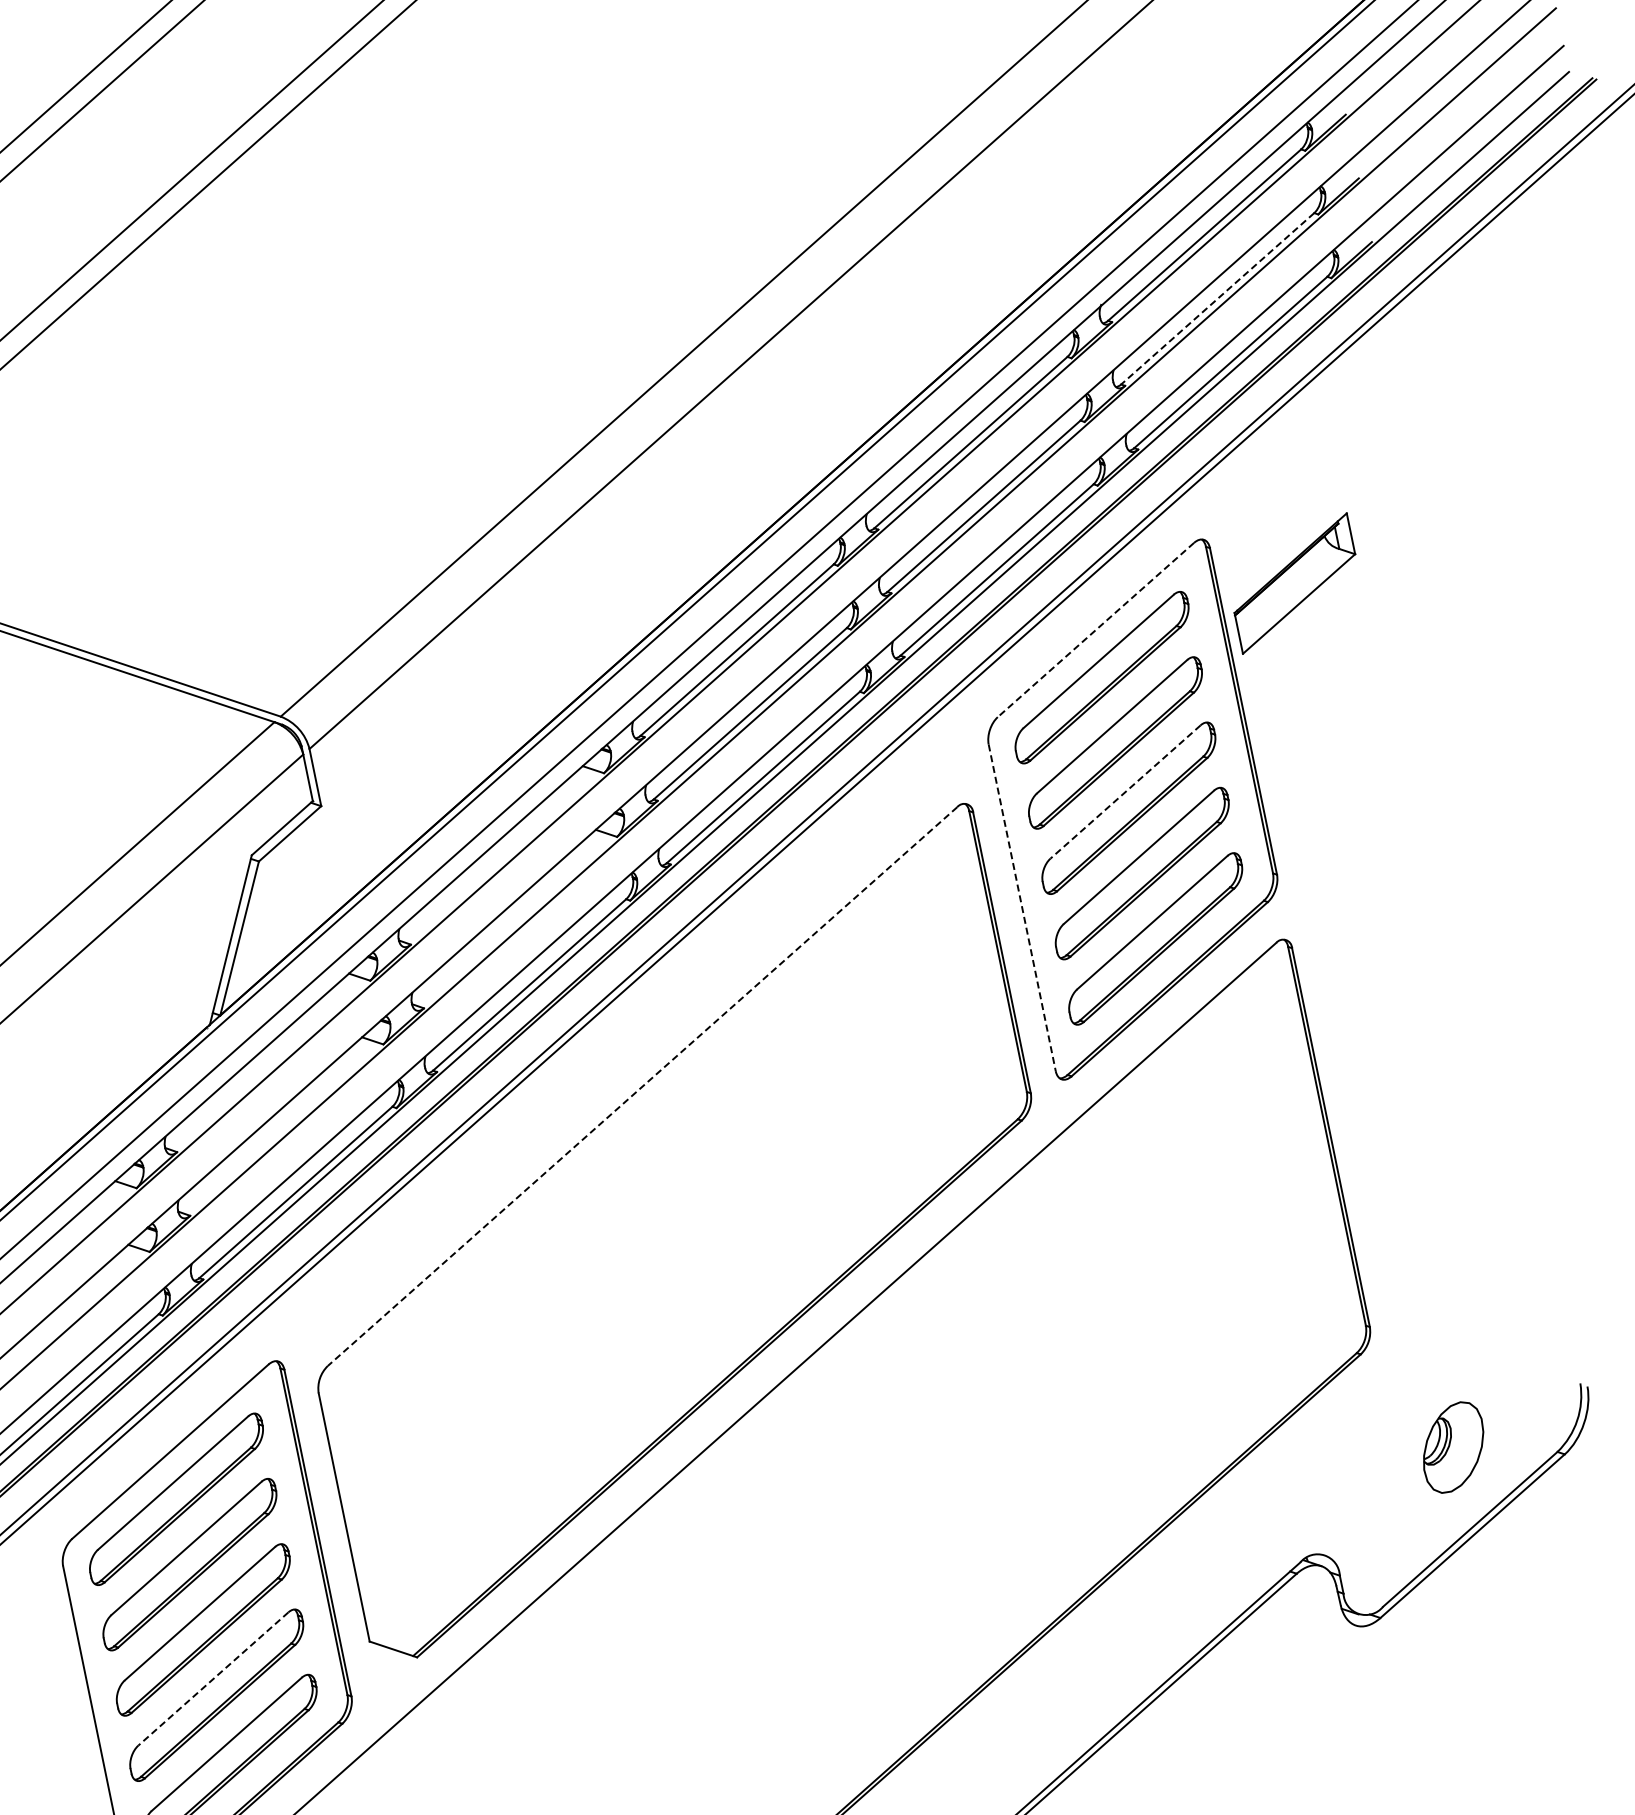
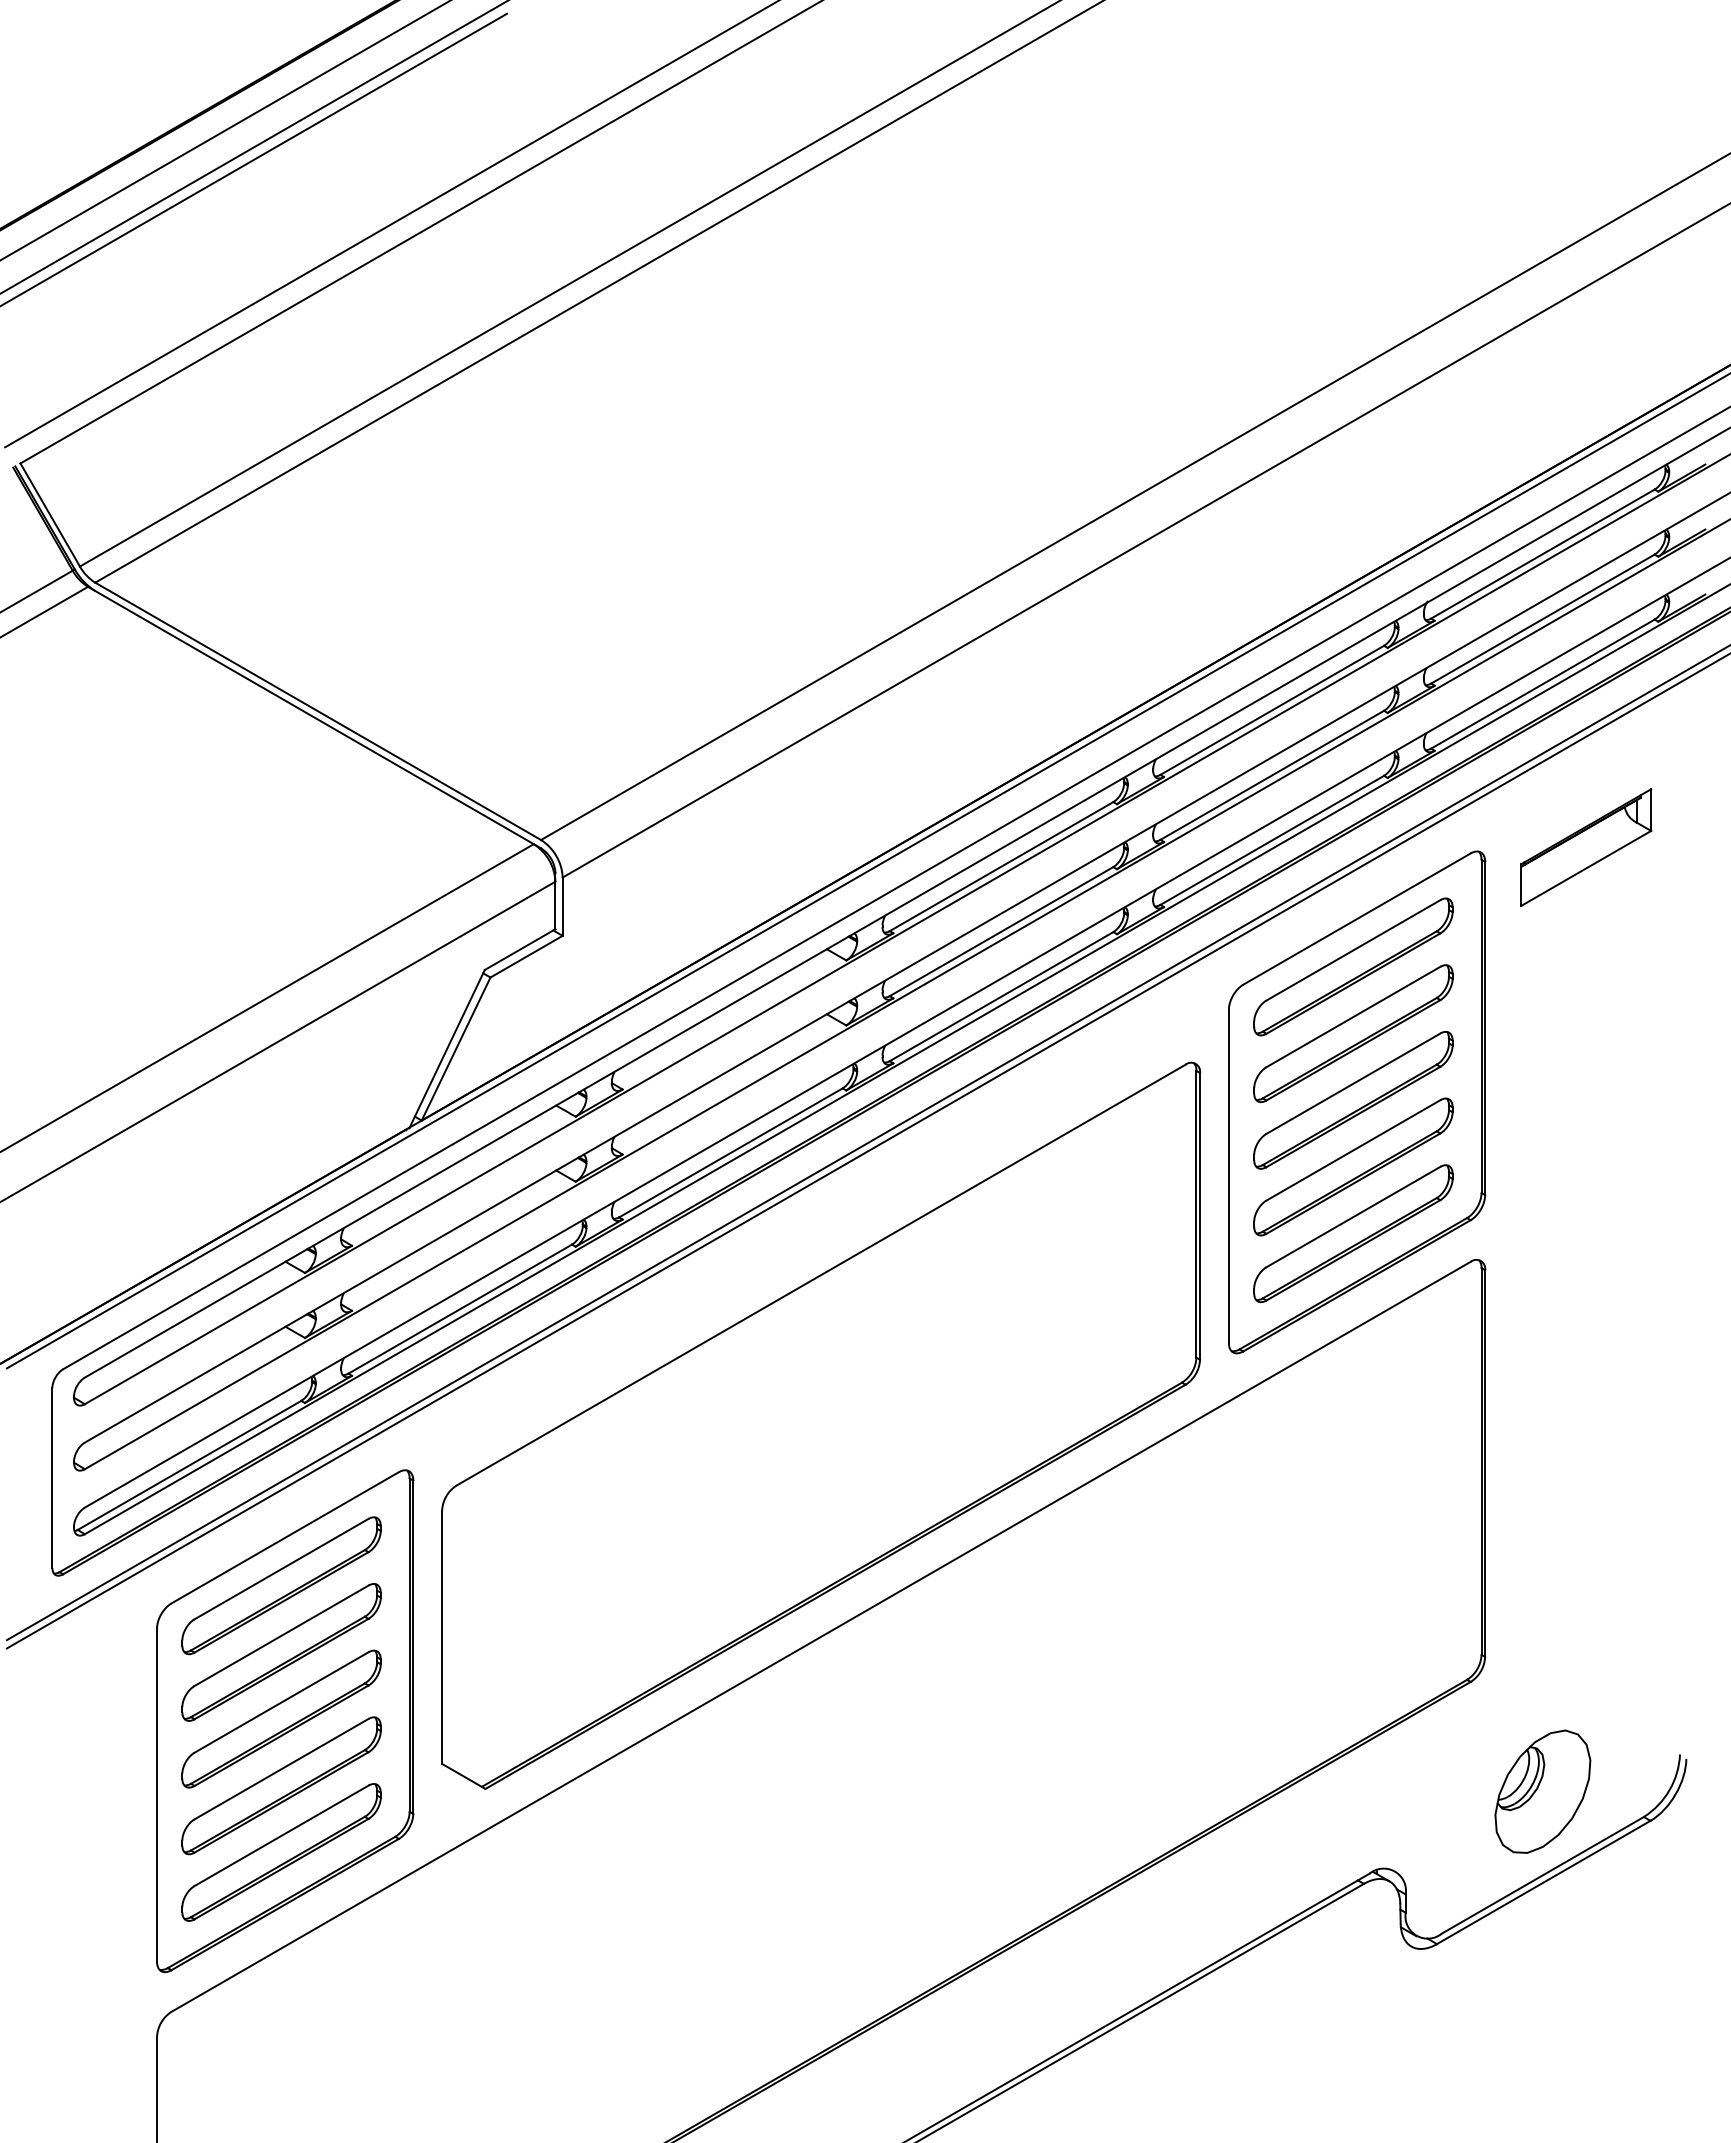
line: (1217, 299) -> (1542, 619), dashed -> solid
part: (1295, 583) -> (1586, 847), moved
line: (1095, 630) -> (1356, 919), dashed -> solid
line: (1124, 791) -> (1352, 1083), dashed -> solid
line: (1021, 908) -> (1228, 1176), dashed -> solid
line: (643, 1086) -> (821, 1275), dashed -> solid
part: (1453, 1447) -> (1542, 1791), size x1.43
line: (213, 1679) -> (281, 1769), dashed -> solid

